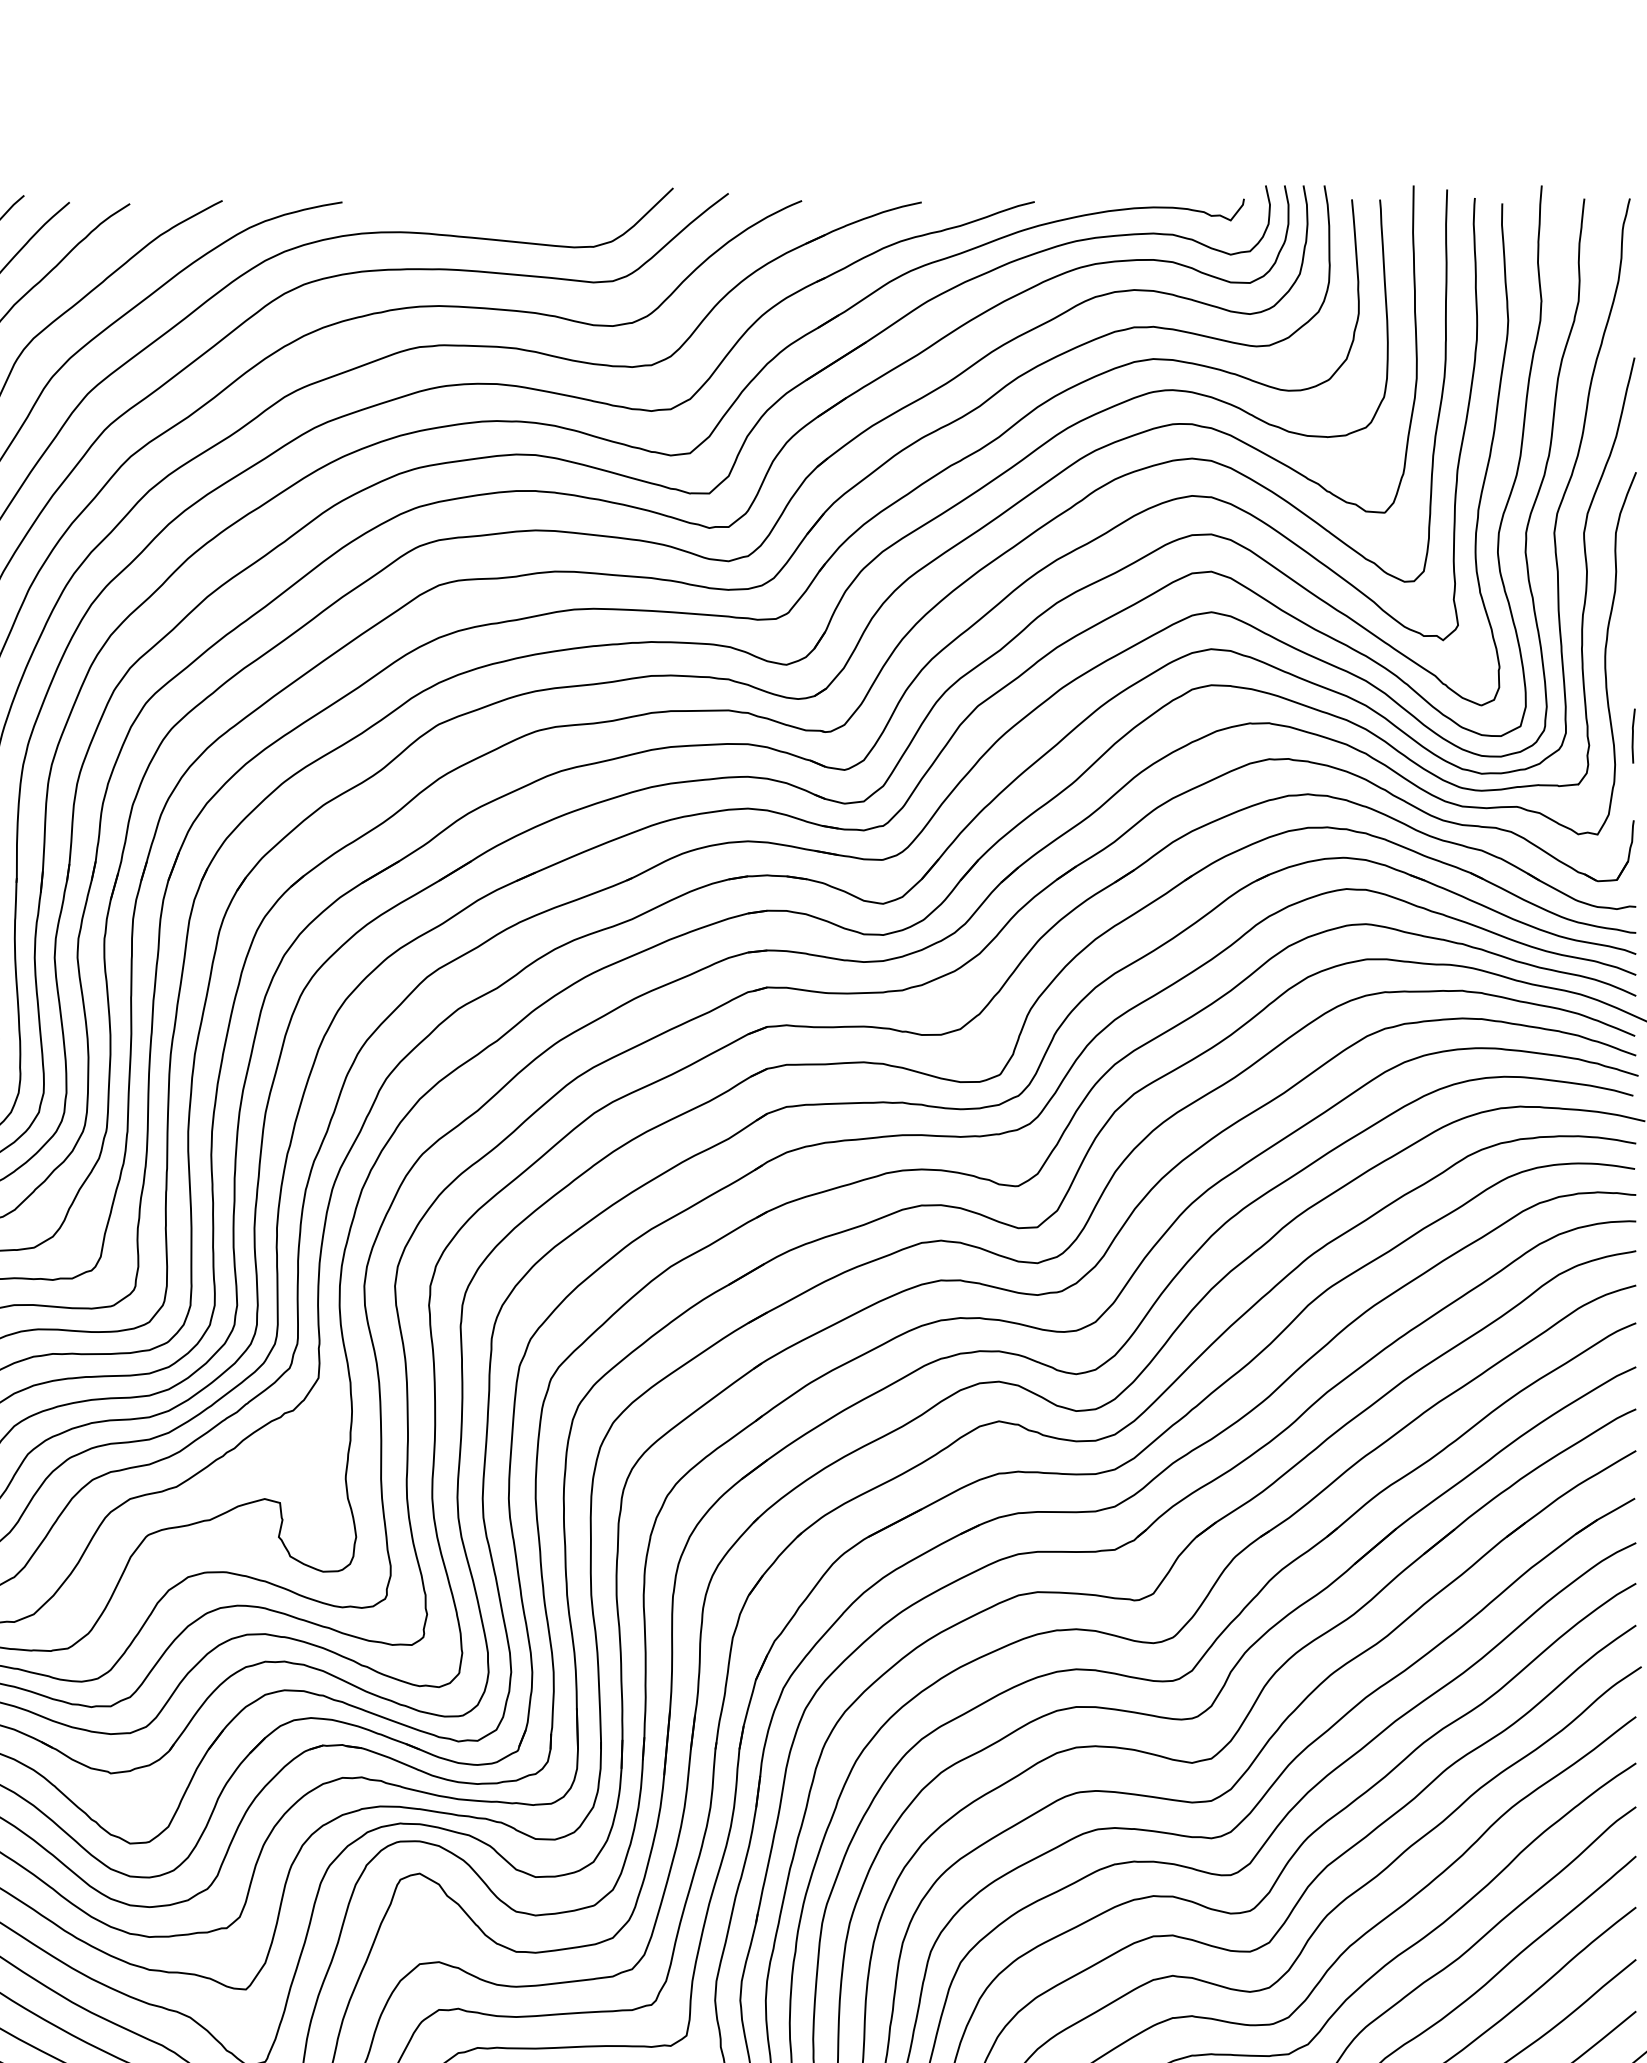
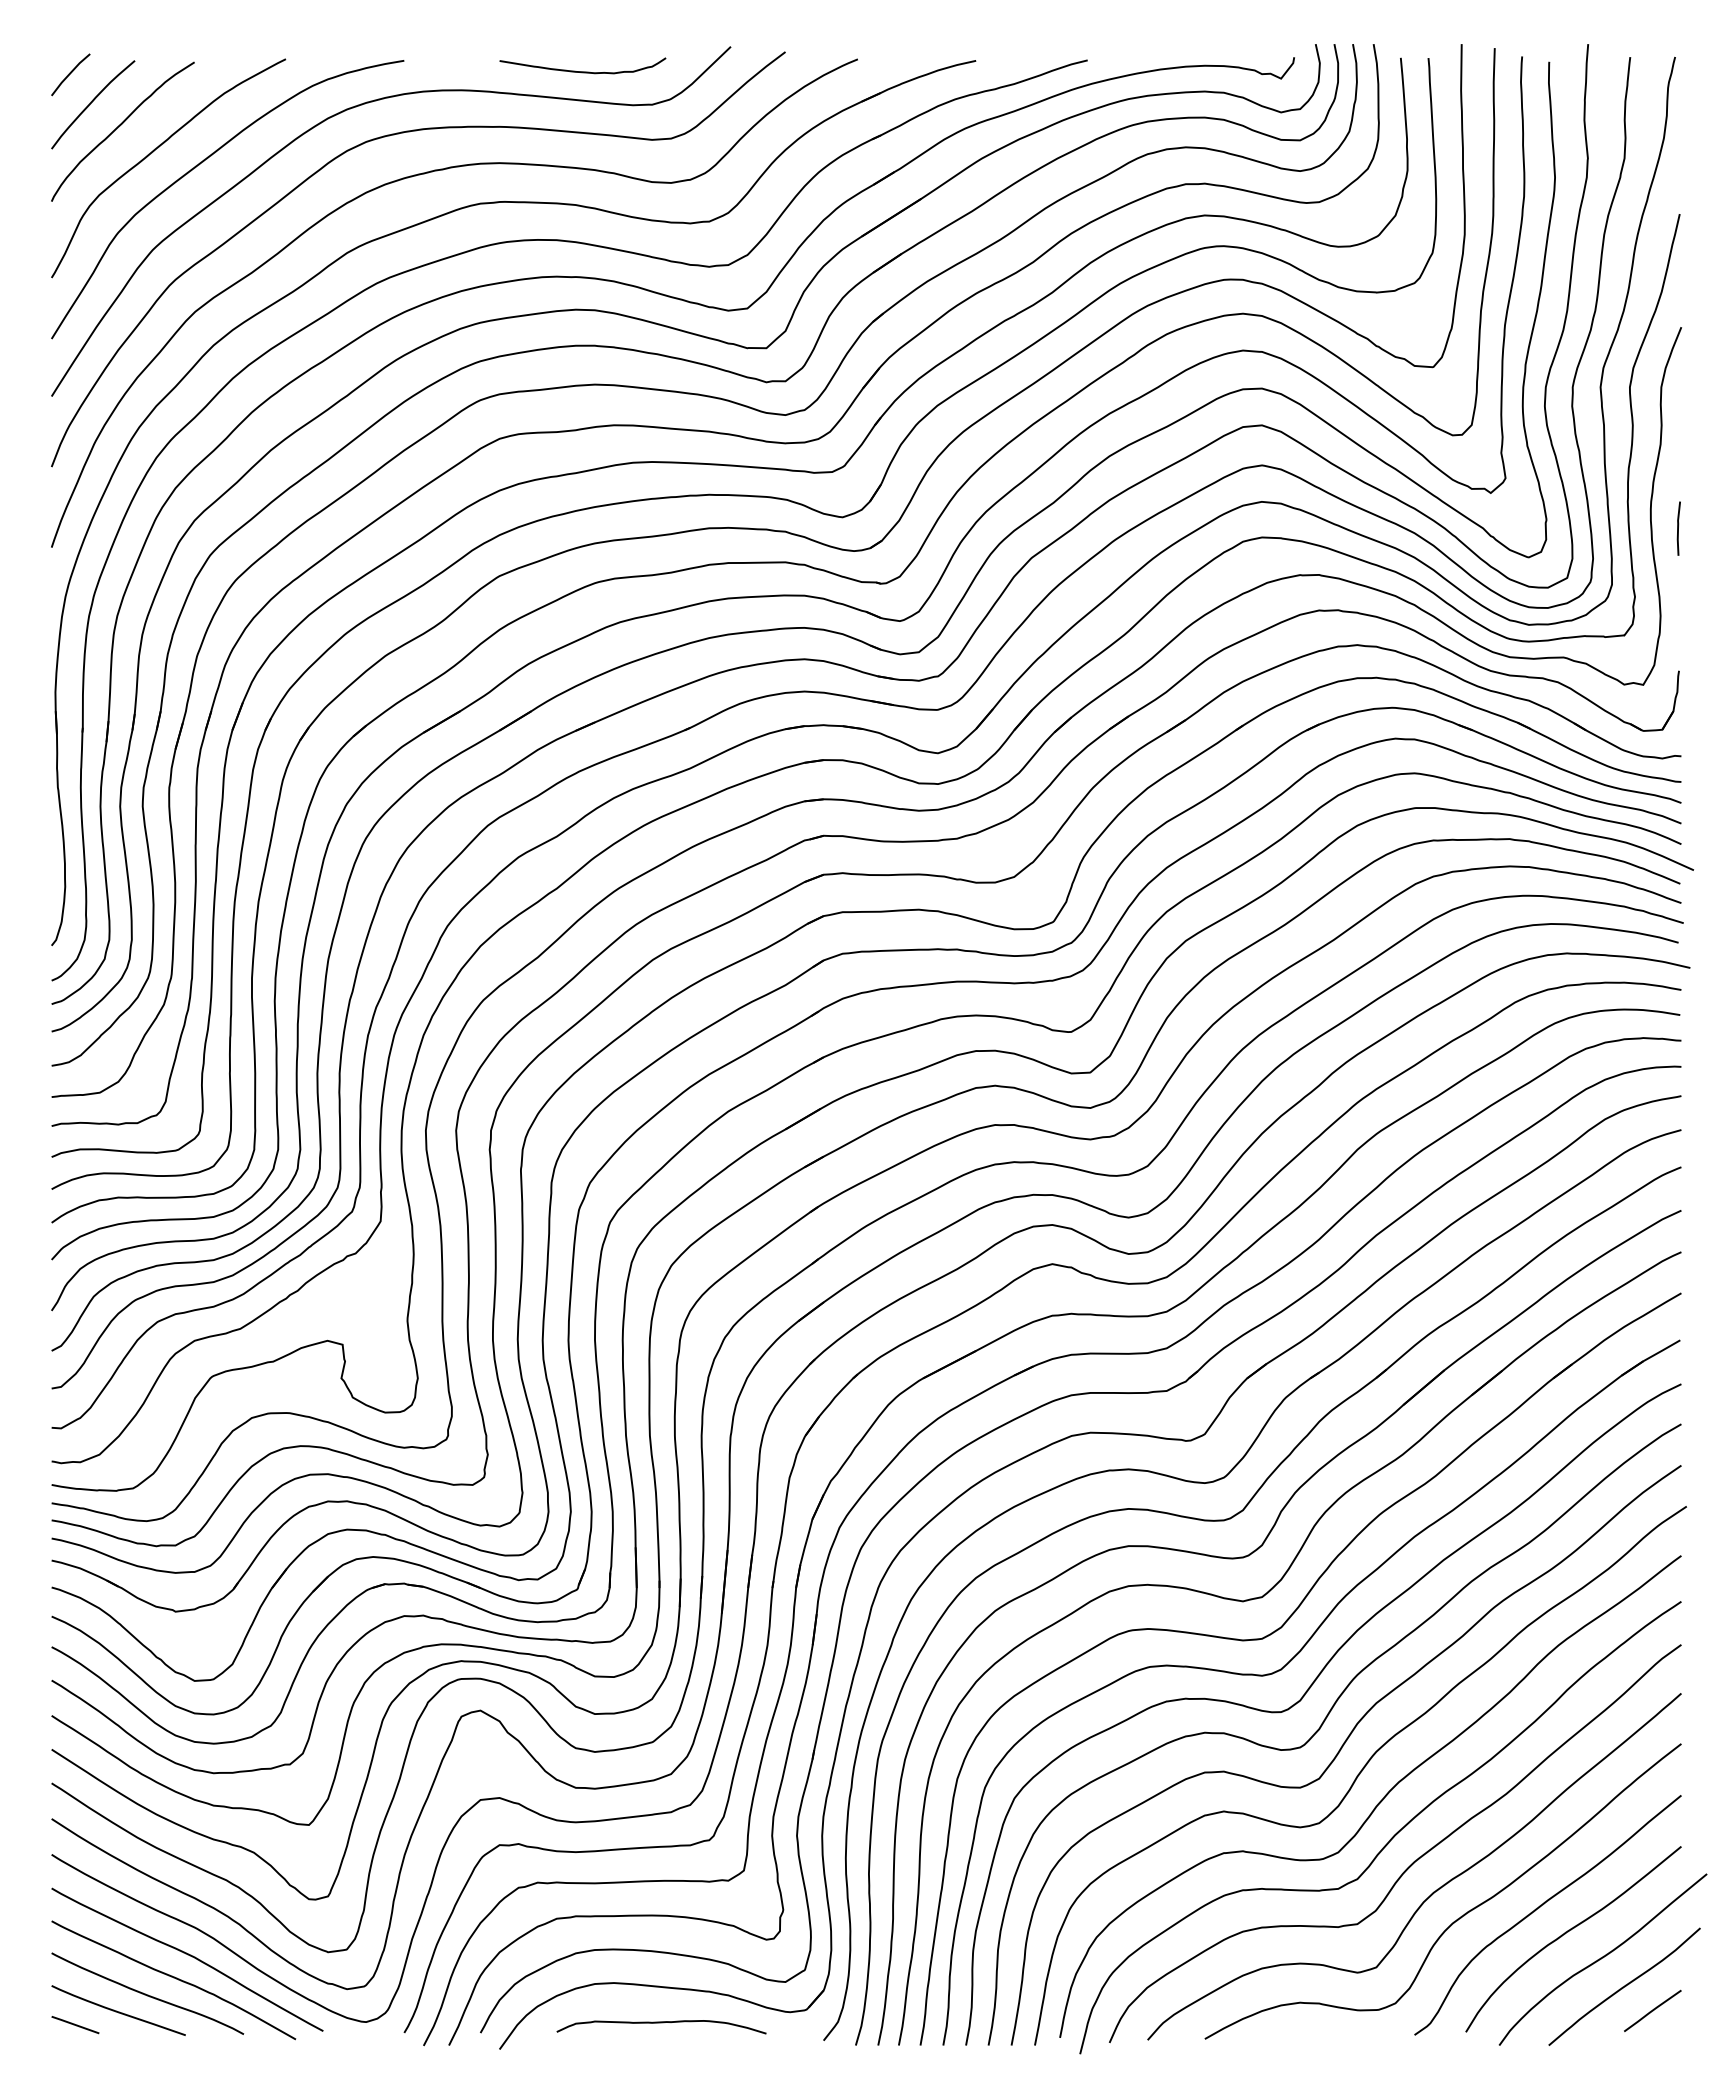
curve: (523, 213) -> (582, 71), added
line: (1633, 735) -> (1678, 528), moved

